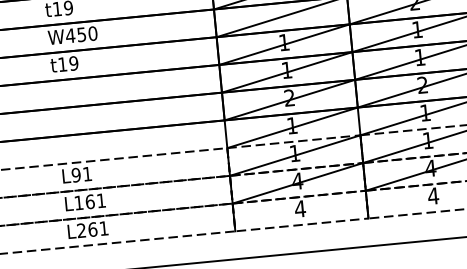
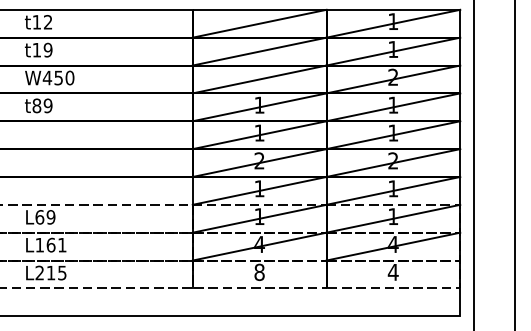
text: (62, 64) -> (36, 105), t19 -> t89
text: (81, 174) -> (45, 217), L91 -> L69
text: (300, 208) -> (259, 271), 4 -> 8
text: (98, 228) -> (56, 272), L261 -> L215

